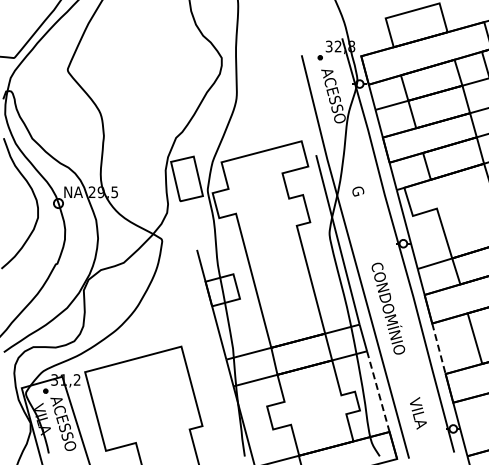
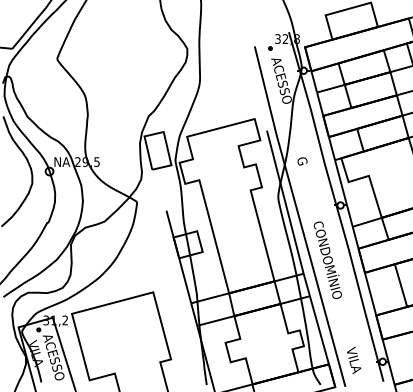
line: (439, 349) -> (371, 294), dashed -> solid
line: (378, 391) -> (319, 330), dashed -> solid
text: (418, 413) -> (354, 360), moved

